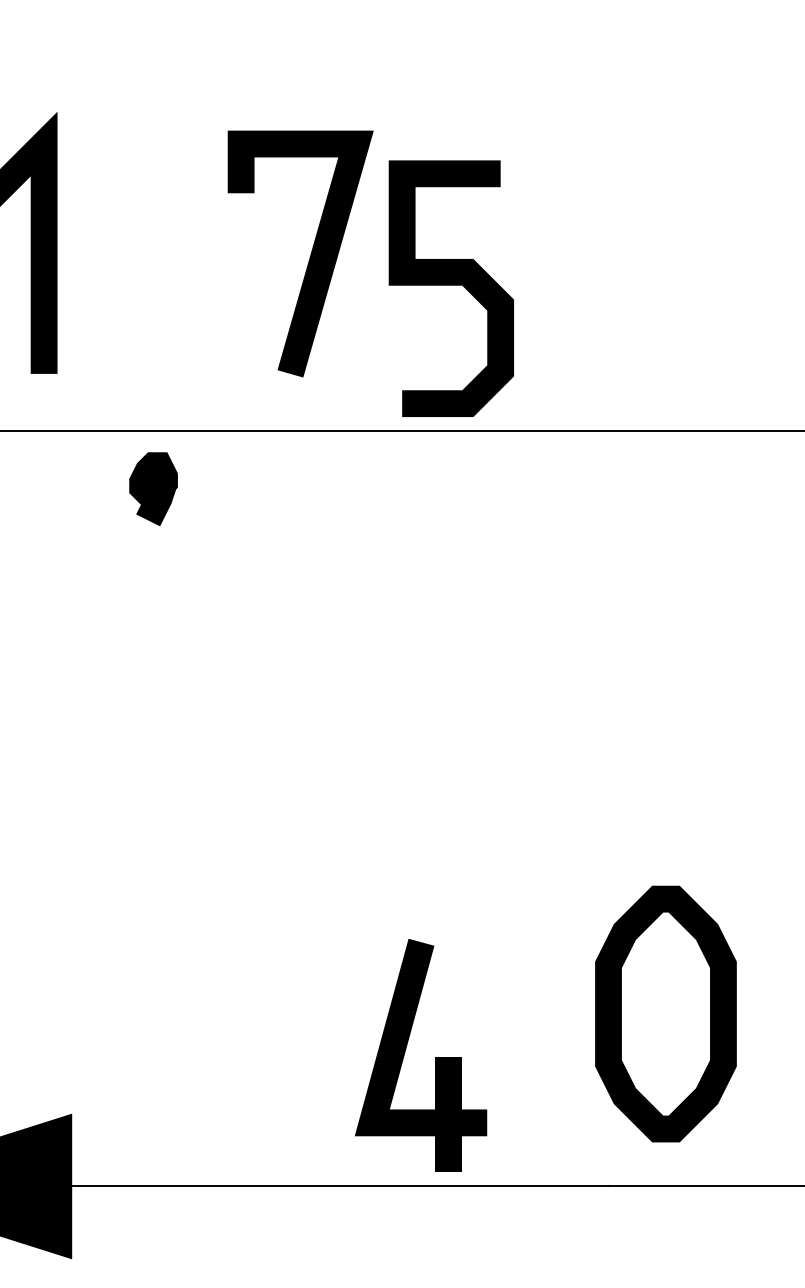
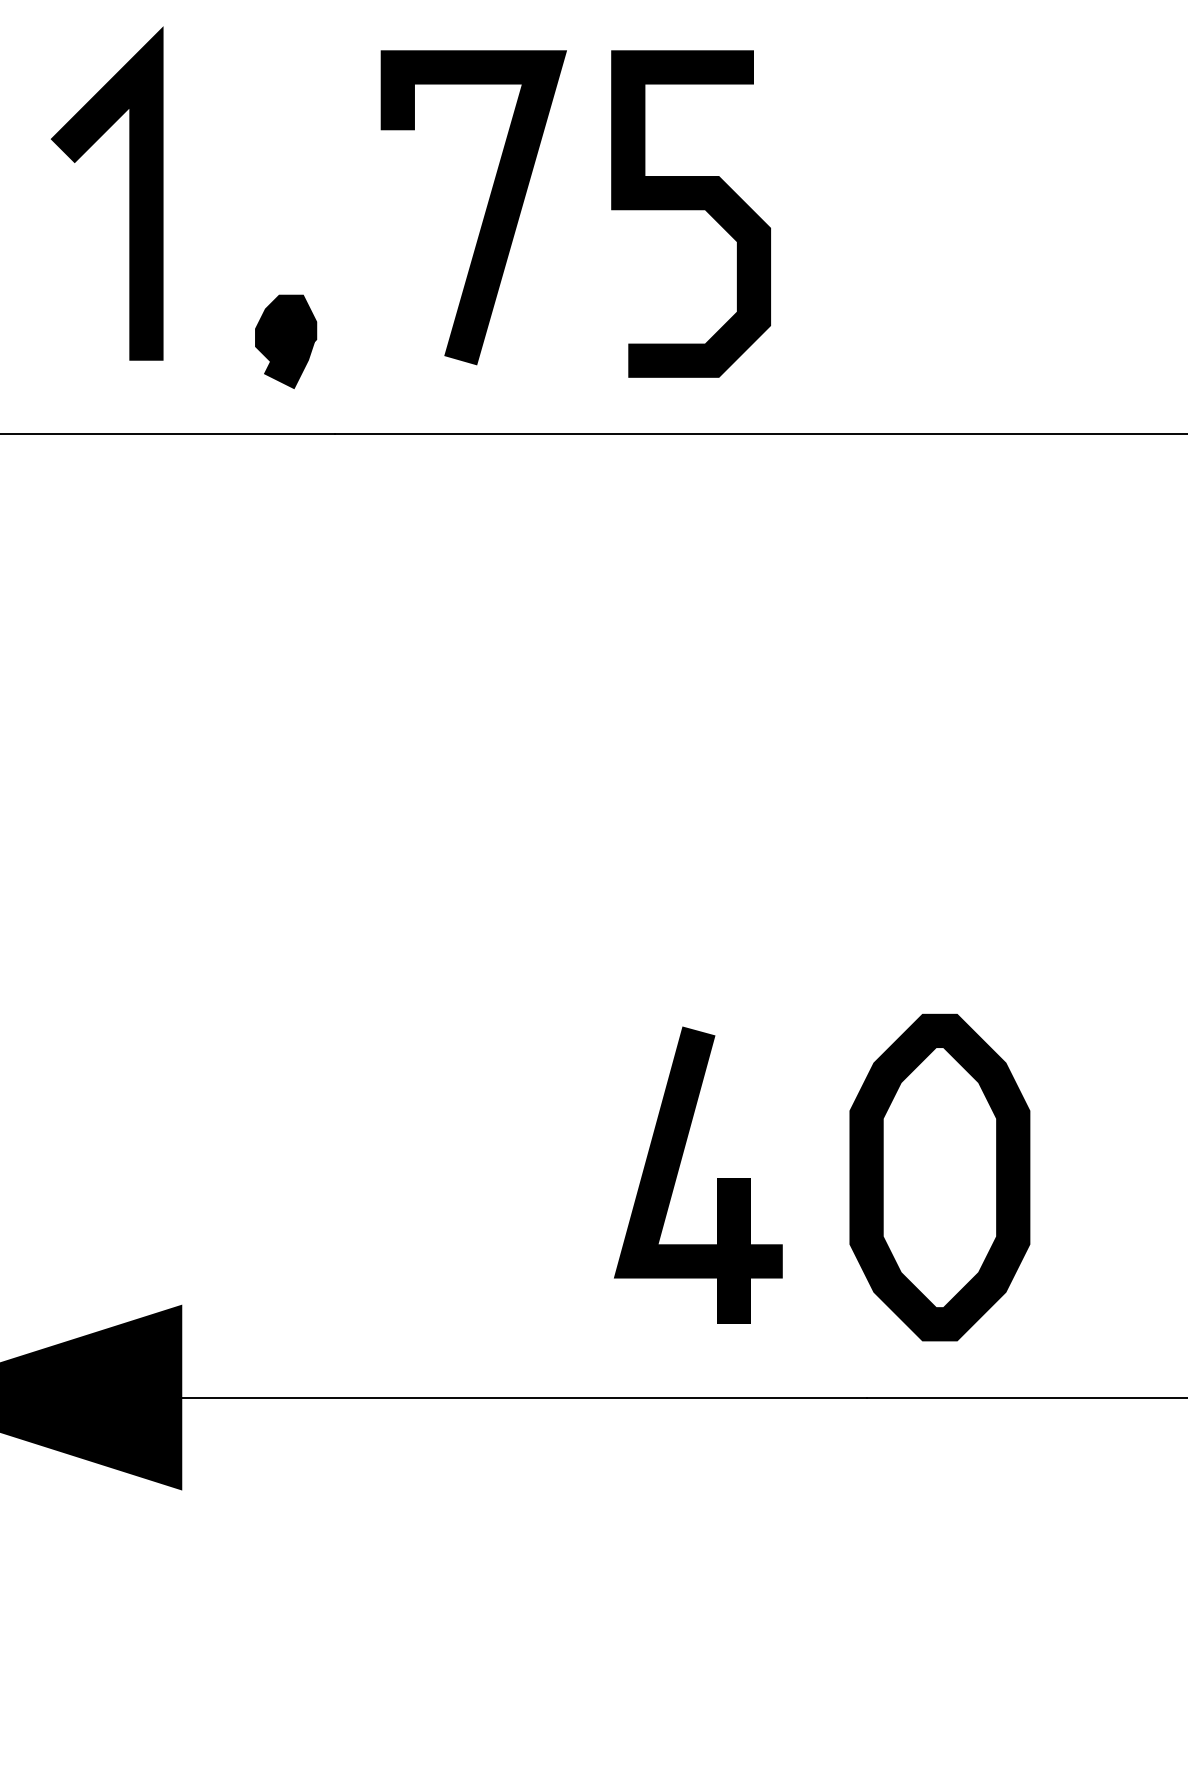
curve: (450, 285) -> (690, 210), moved
part: (153, 488) -> (286, 341), moved
part: (436, 1057) -> (717, 1178), moved

